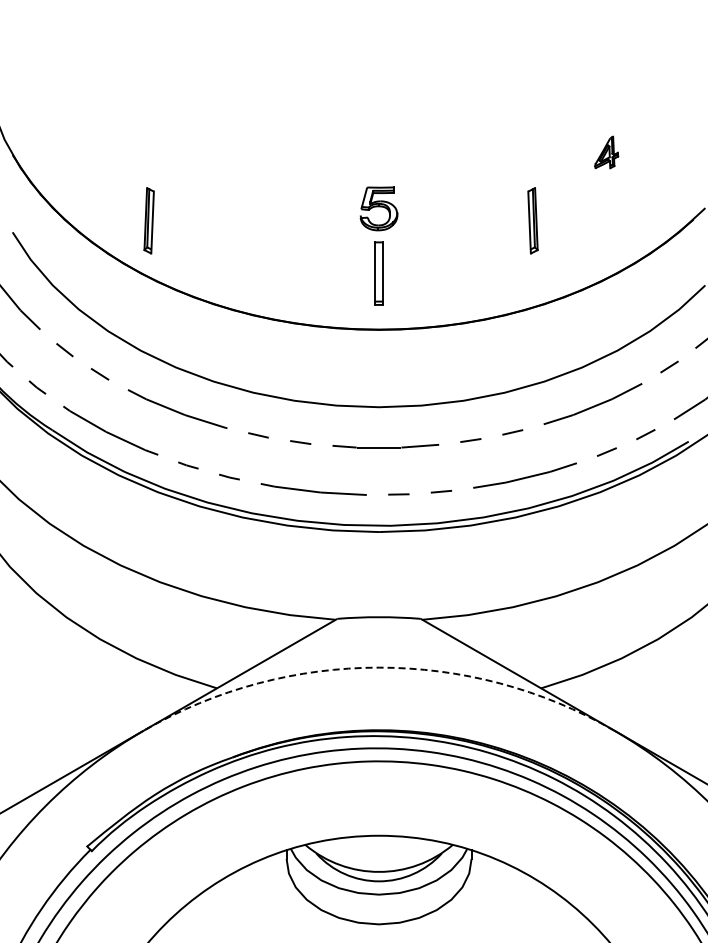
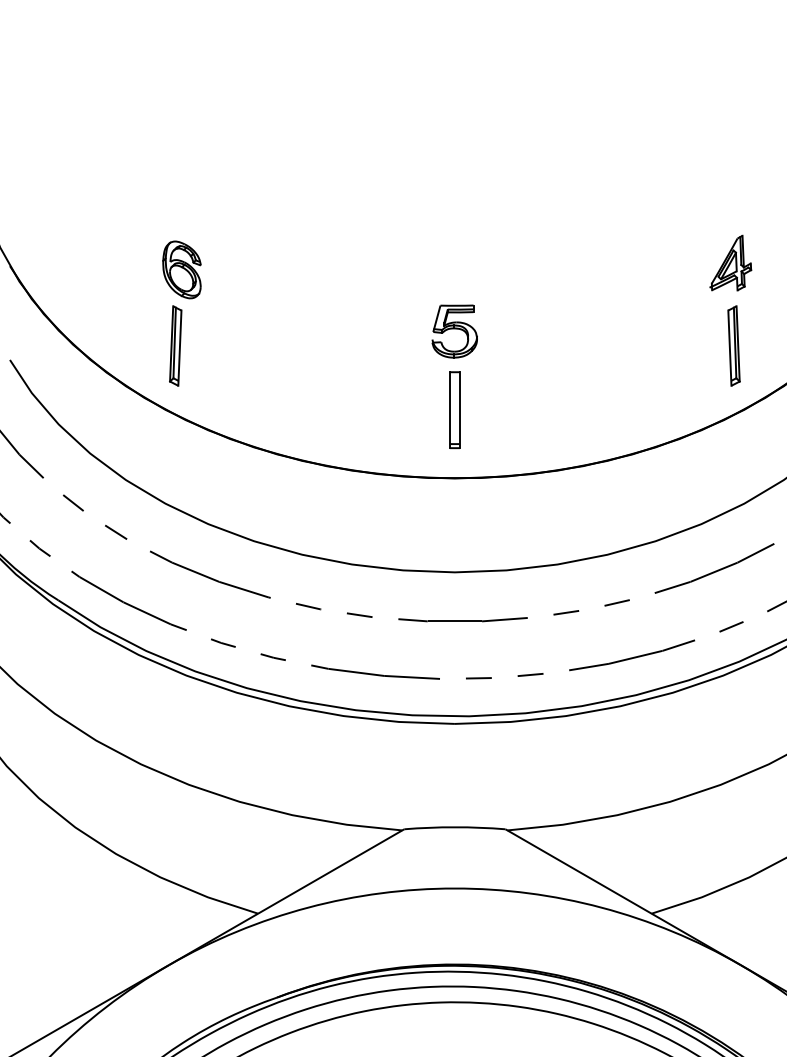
part: (606, 152) -> (730, 263), size x1.43
part: (153, 157) -> (180, 269), added
part: (532, 220) -> (733, 345), moved
arc: (379, 667) -> (455, 888), dashed -> solid

